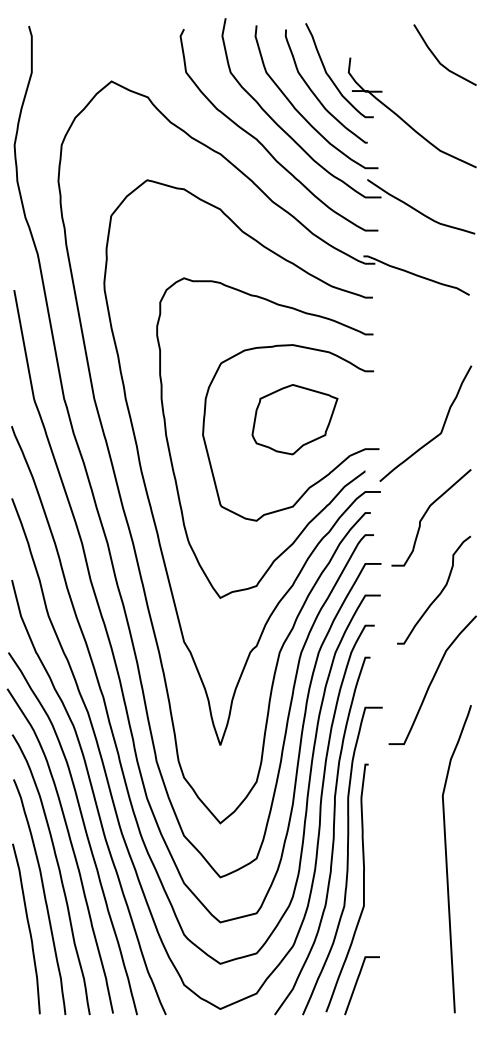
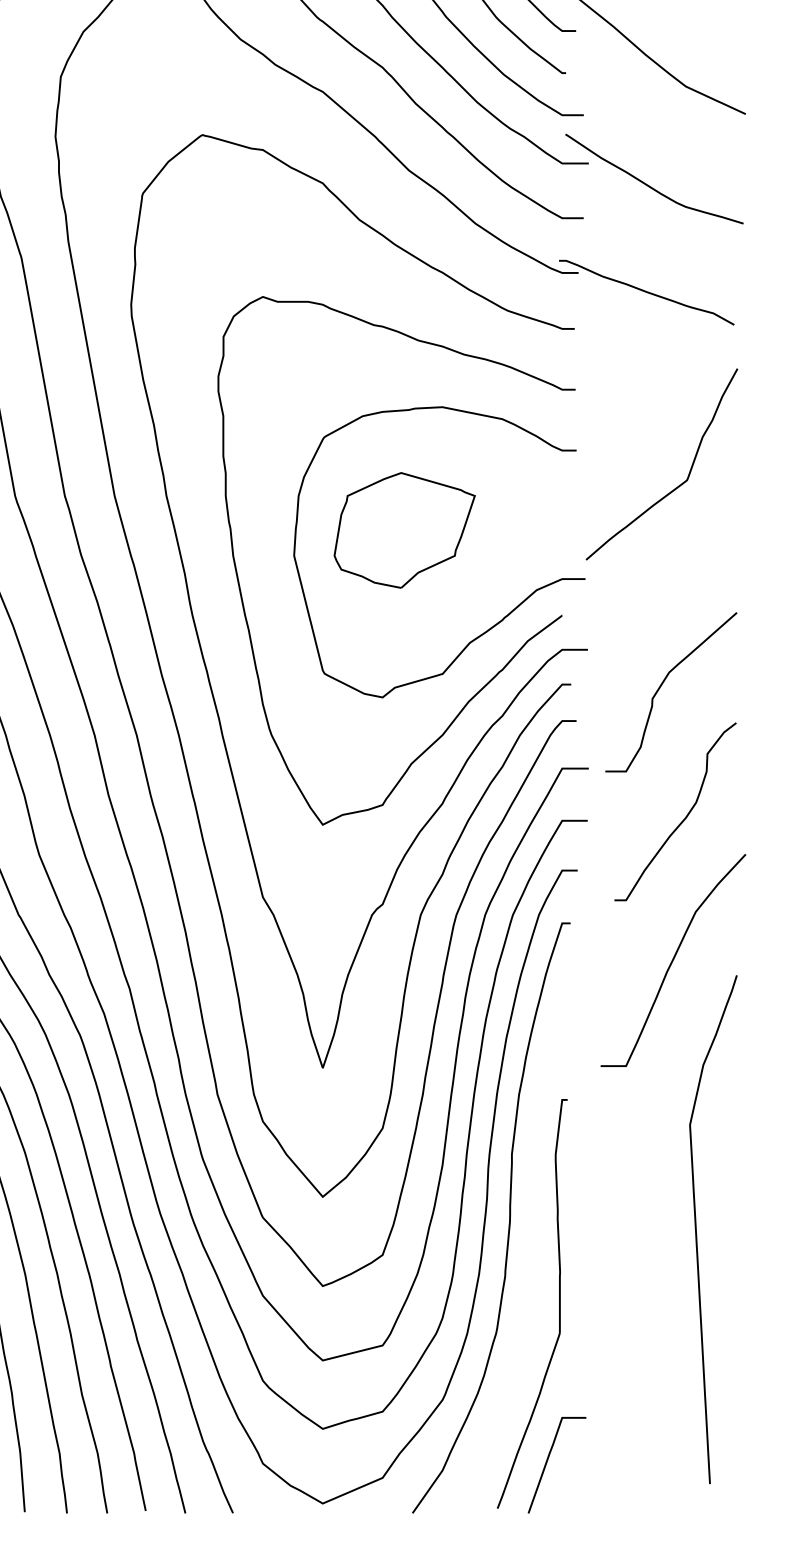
part: (294, 419) -> (403, 530), moved
curve: (433, 437) -> (674, 487), moved
curve: (447, 859) -> (697, 1230), moved
curve: (346, 860) -> (531, 1258), removed

